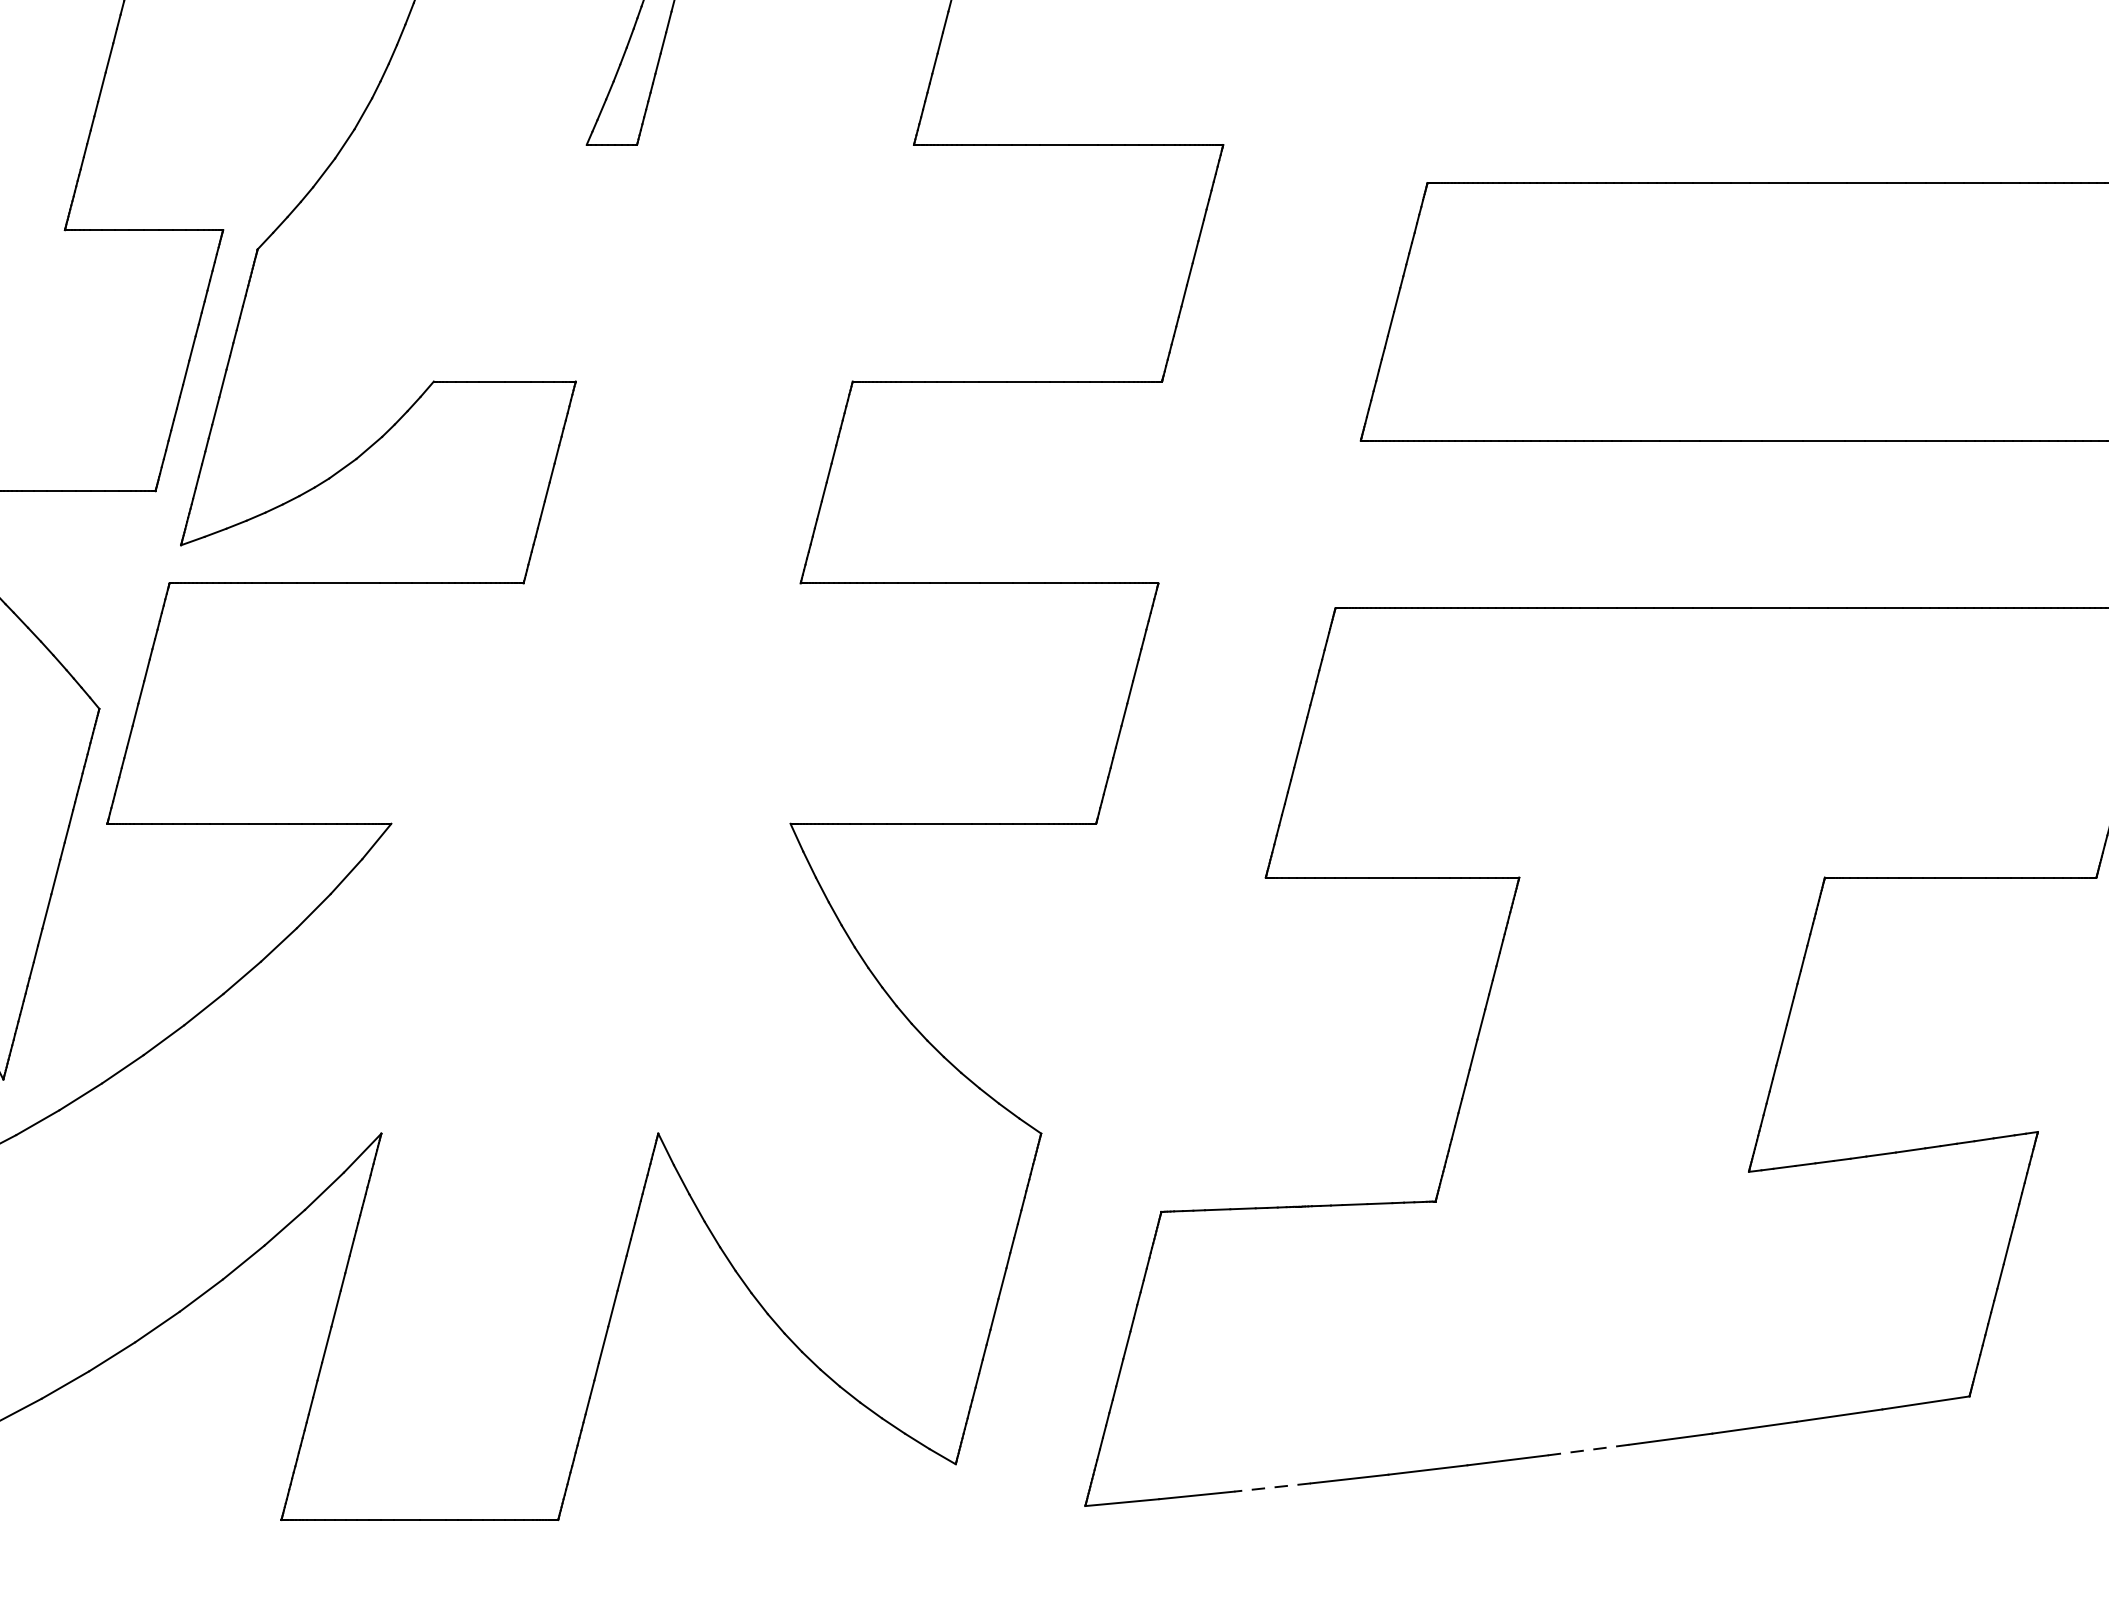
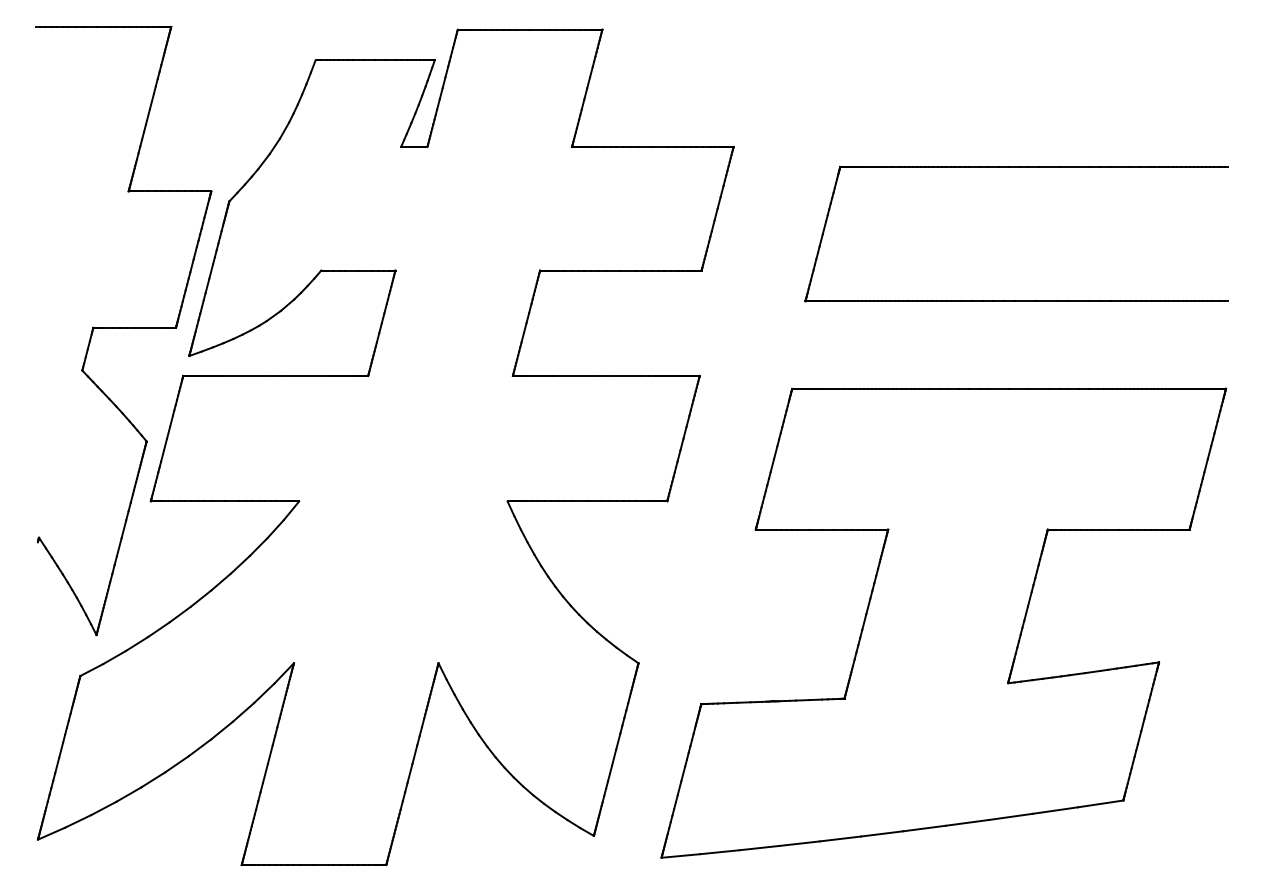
line: (1586, 1449) -> (923, 828), dashed -> solid
line: (1270, 1488) -> (758, 848), dashed -> solid

